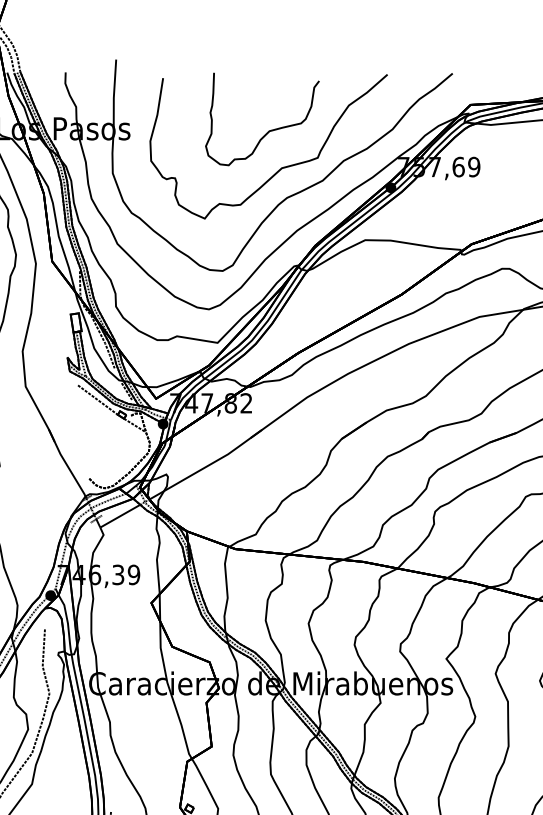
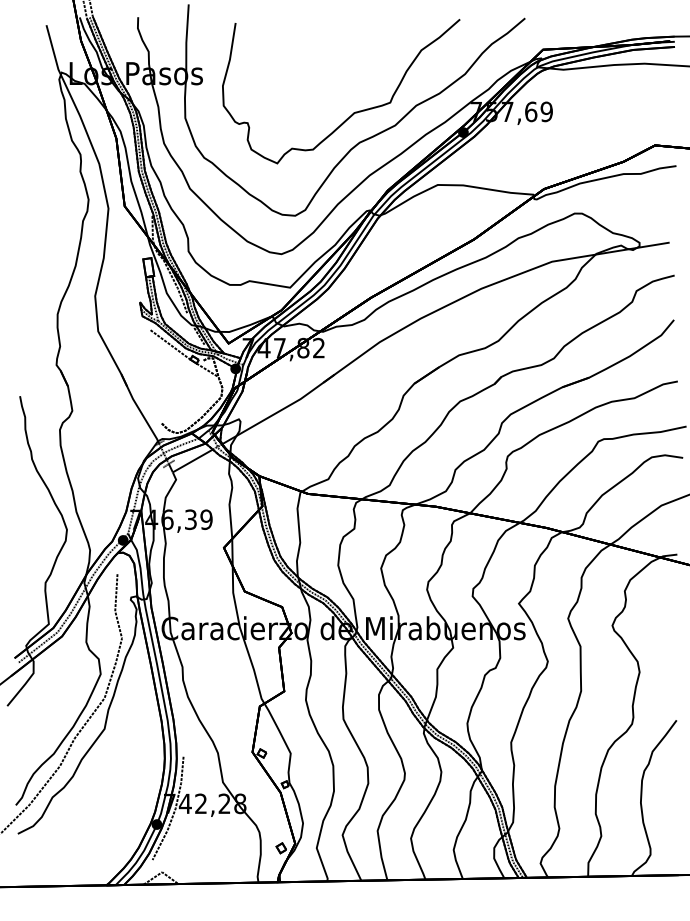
curve: (268, 130) -> (341, 75), removed

